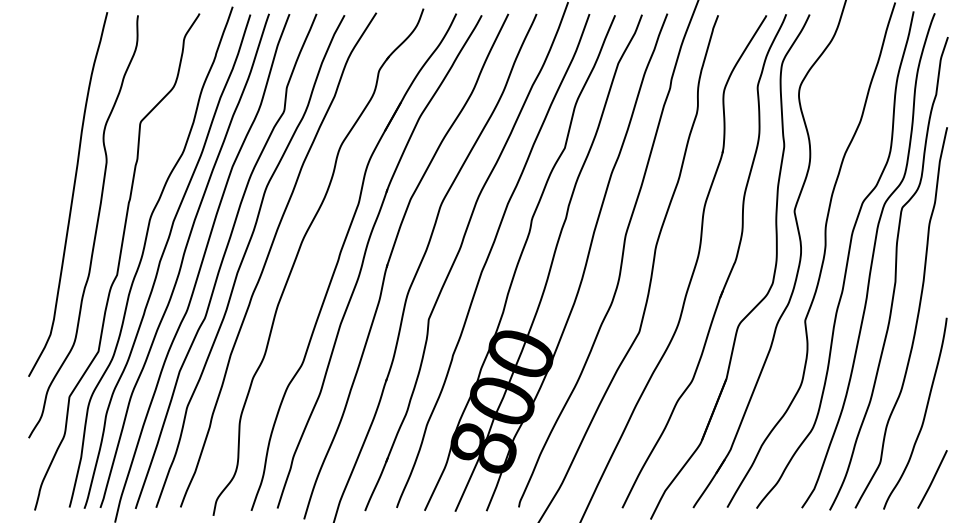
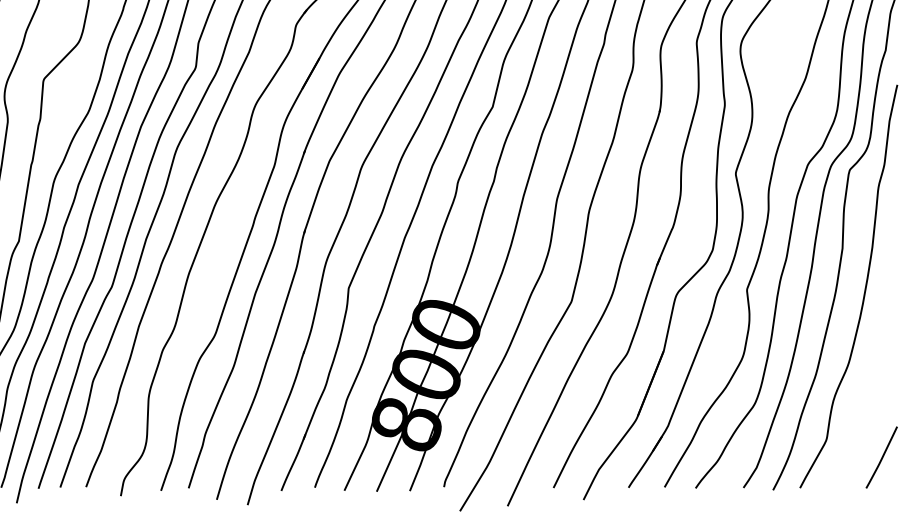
curve: (923, 416) -> (872, 390), removed

